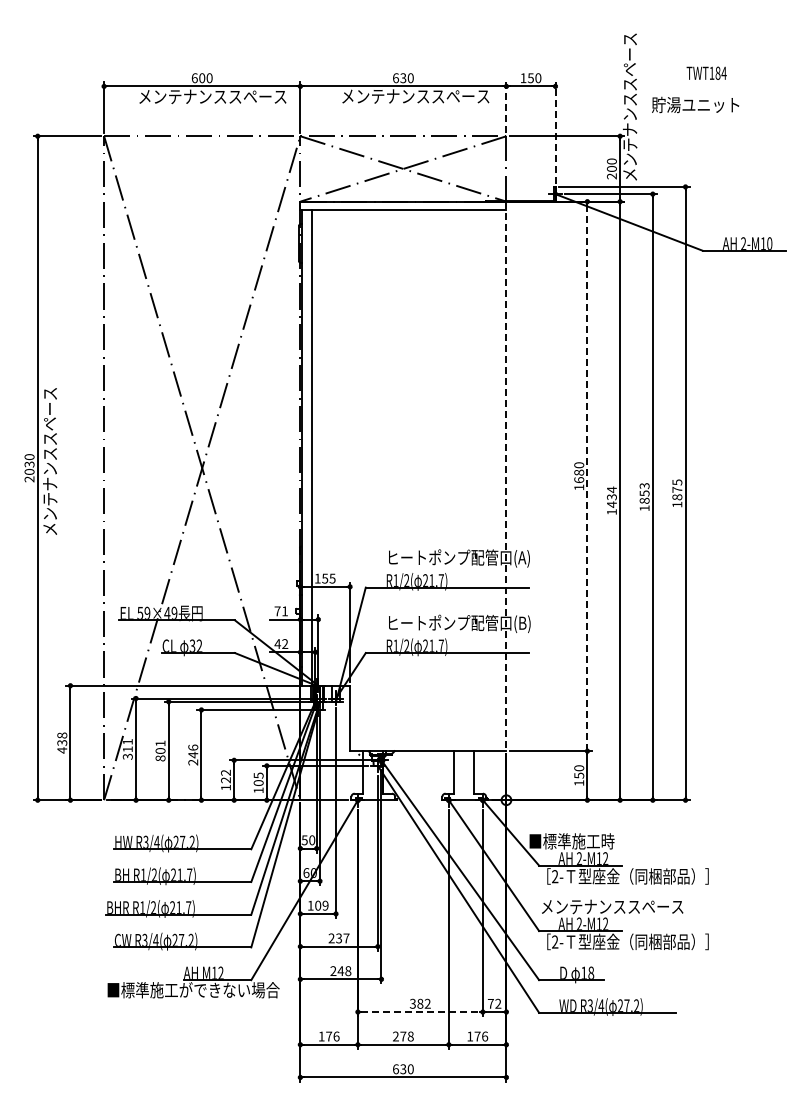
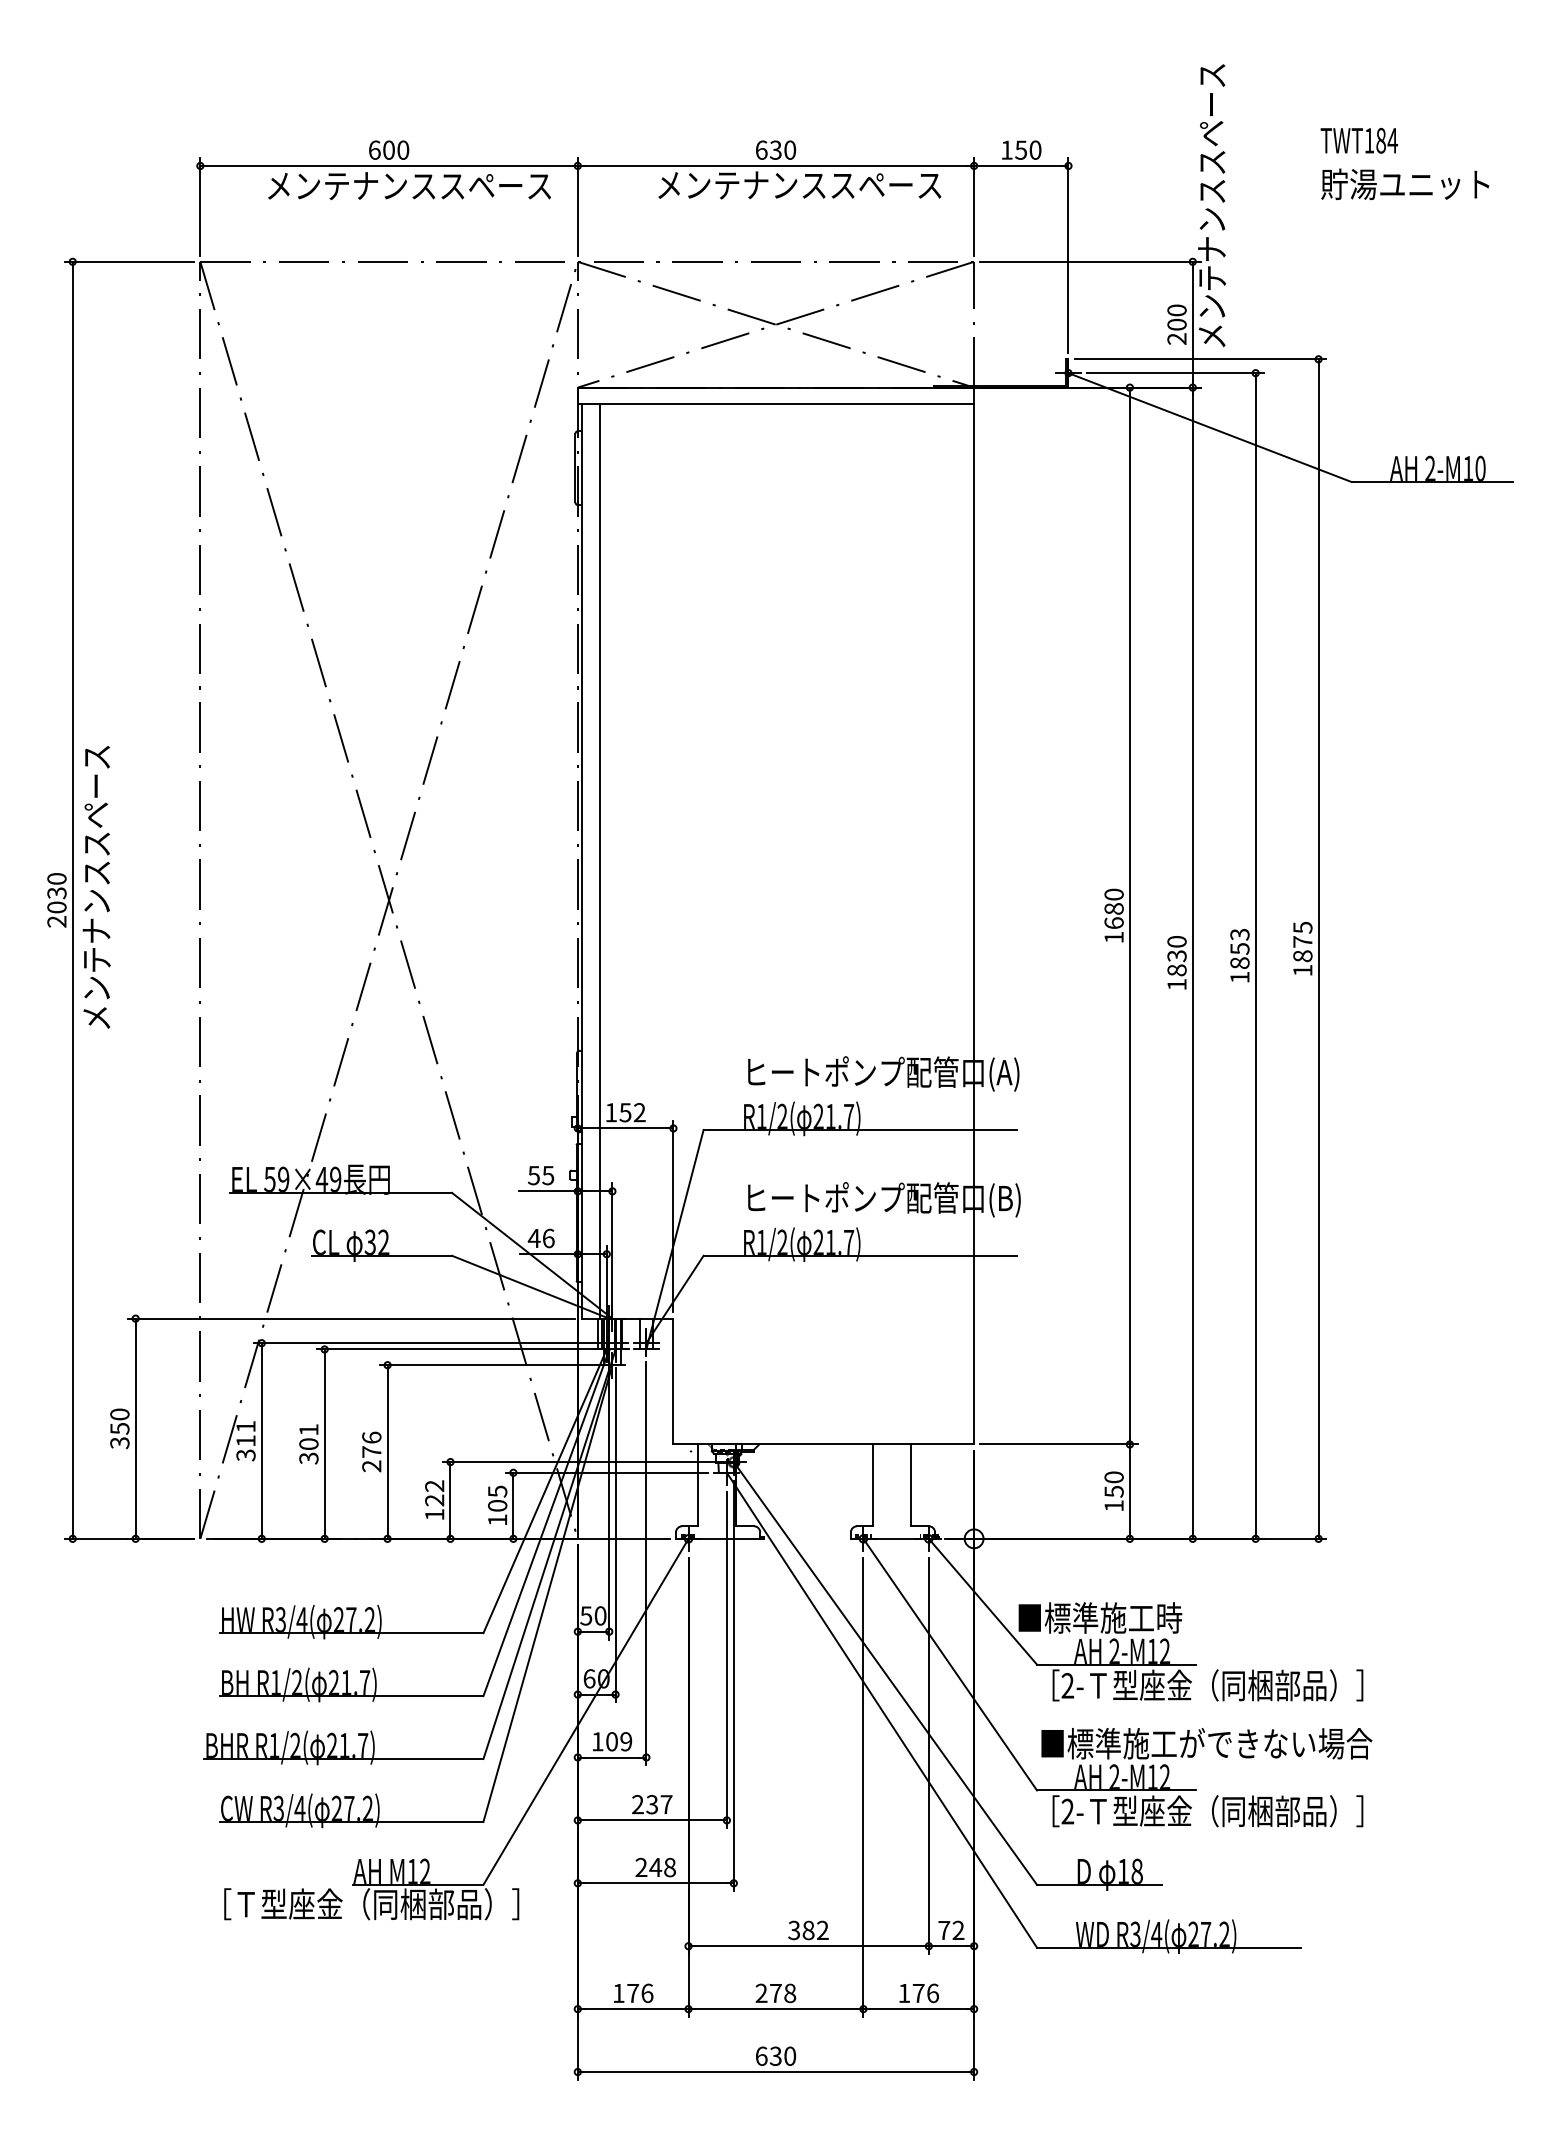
text: (695, 104) -> (1405, 183), moved
line: (506, 107) -> (974, 206), dashed -> solid
line: (555, 133) -> (1068, 256), dashed -> solid
line: (506, 476) -> (974, 916), dashed -> solid
line: (587, 476) -> (1130, 916), dashed -> solid
text: (611, 496) -> (1176, 954), 1434 -> 1830
text: (332, 578) -> (639, 1112), 155 -> 152
text: (280, 611) -> (539, 1175), 71 -> 55
text: (285, 644) -> (549, 1239), 42 -> 46
text: (62, 742) -> (120, 1427), 438 -> 350
text: (193, 754) -> (372, 1450), 246 -> 276
text: (160, 758) -> (308, 1458), 801 -> 301
text: (627, 906) -> (1206, 1743), メンテナンススペース -> ■標準施工ができない場合
text: (193, 989) -> (372, 1902), ■標準施工ができない場合 -> ［Ｔ型座金（同梱部品）］
line: (420, 1012) -> (808, 1947), dashed -> solid

